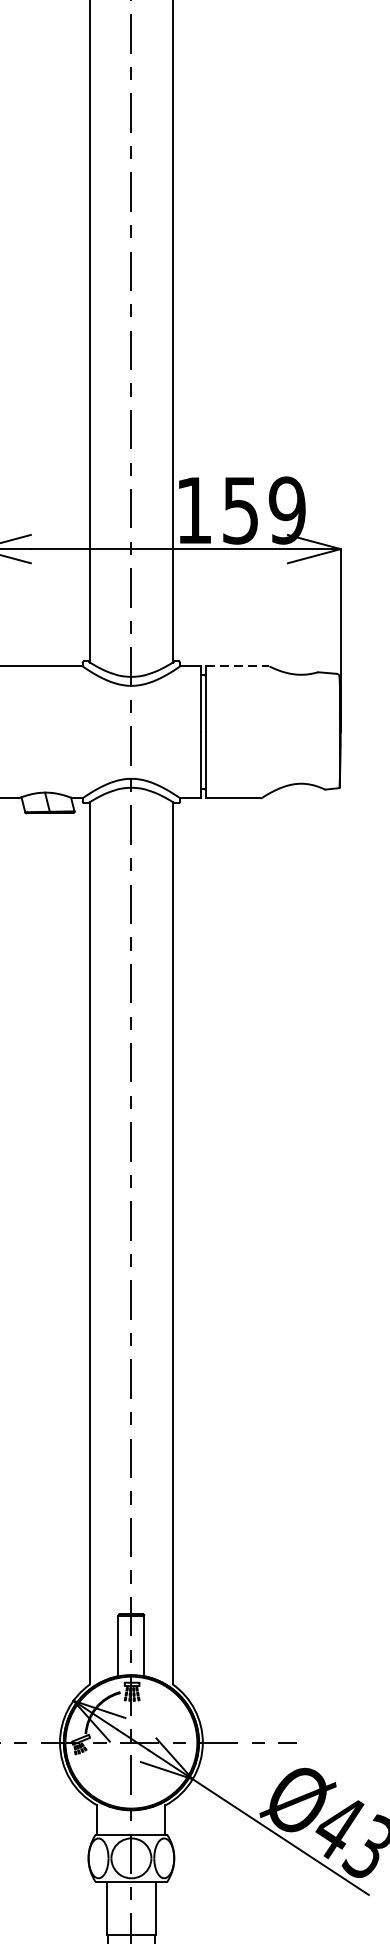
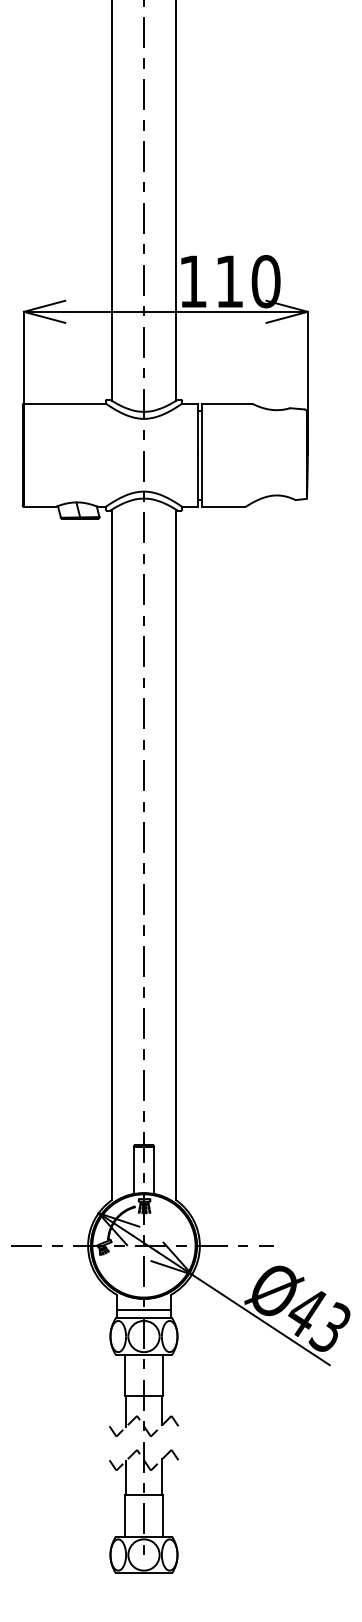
text: (264, 510) -> (248, 281), 159 -> 110
line: (238, 666) -> (227, 403), dashed -> solid
line: (130, 1825) -> (143, 1310), added

